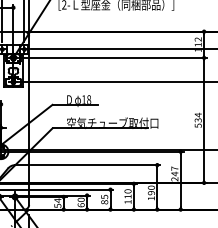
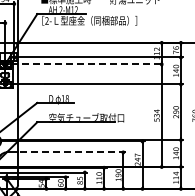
line: (113, 58) -> (87, 64), solid -> dashed
line: (95, 165) -> (72, 152), solid -> dashed

